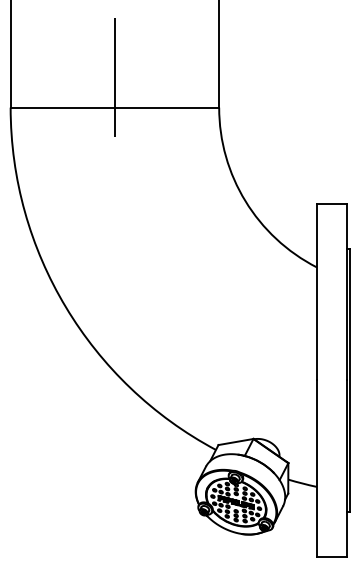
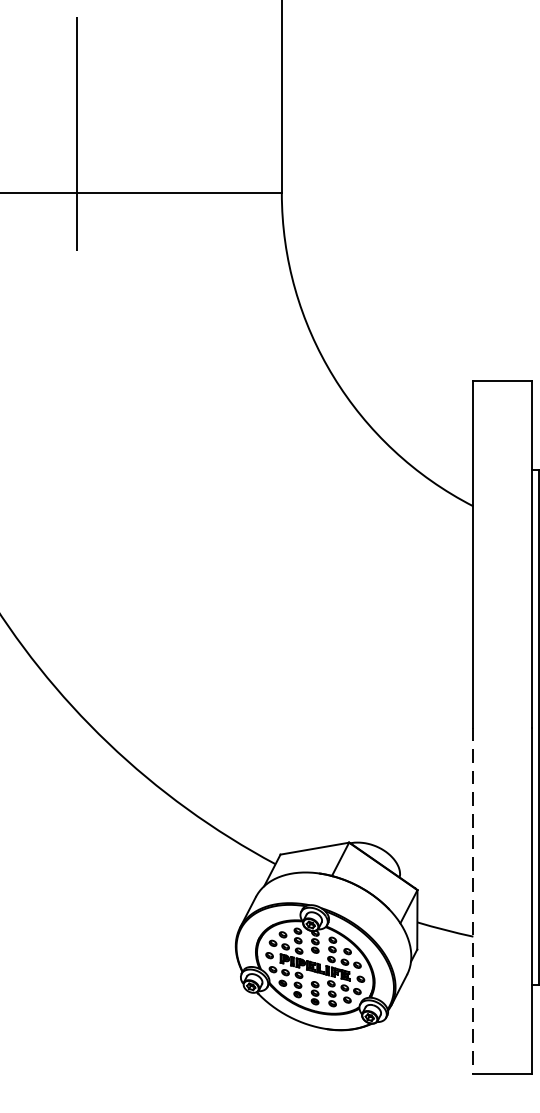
line: (316, 469) -> (472, 902), solid -> dashed

